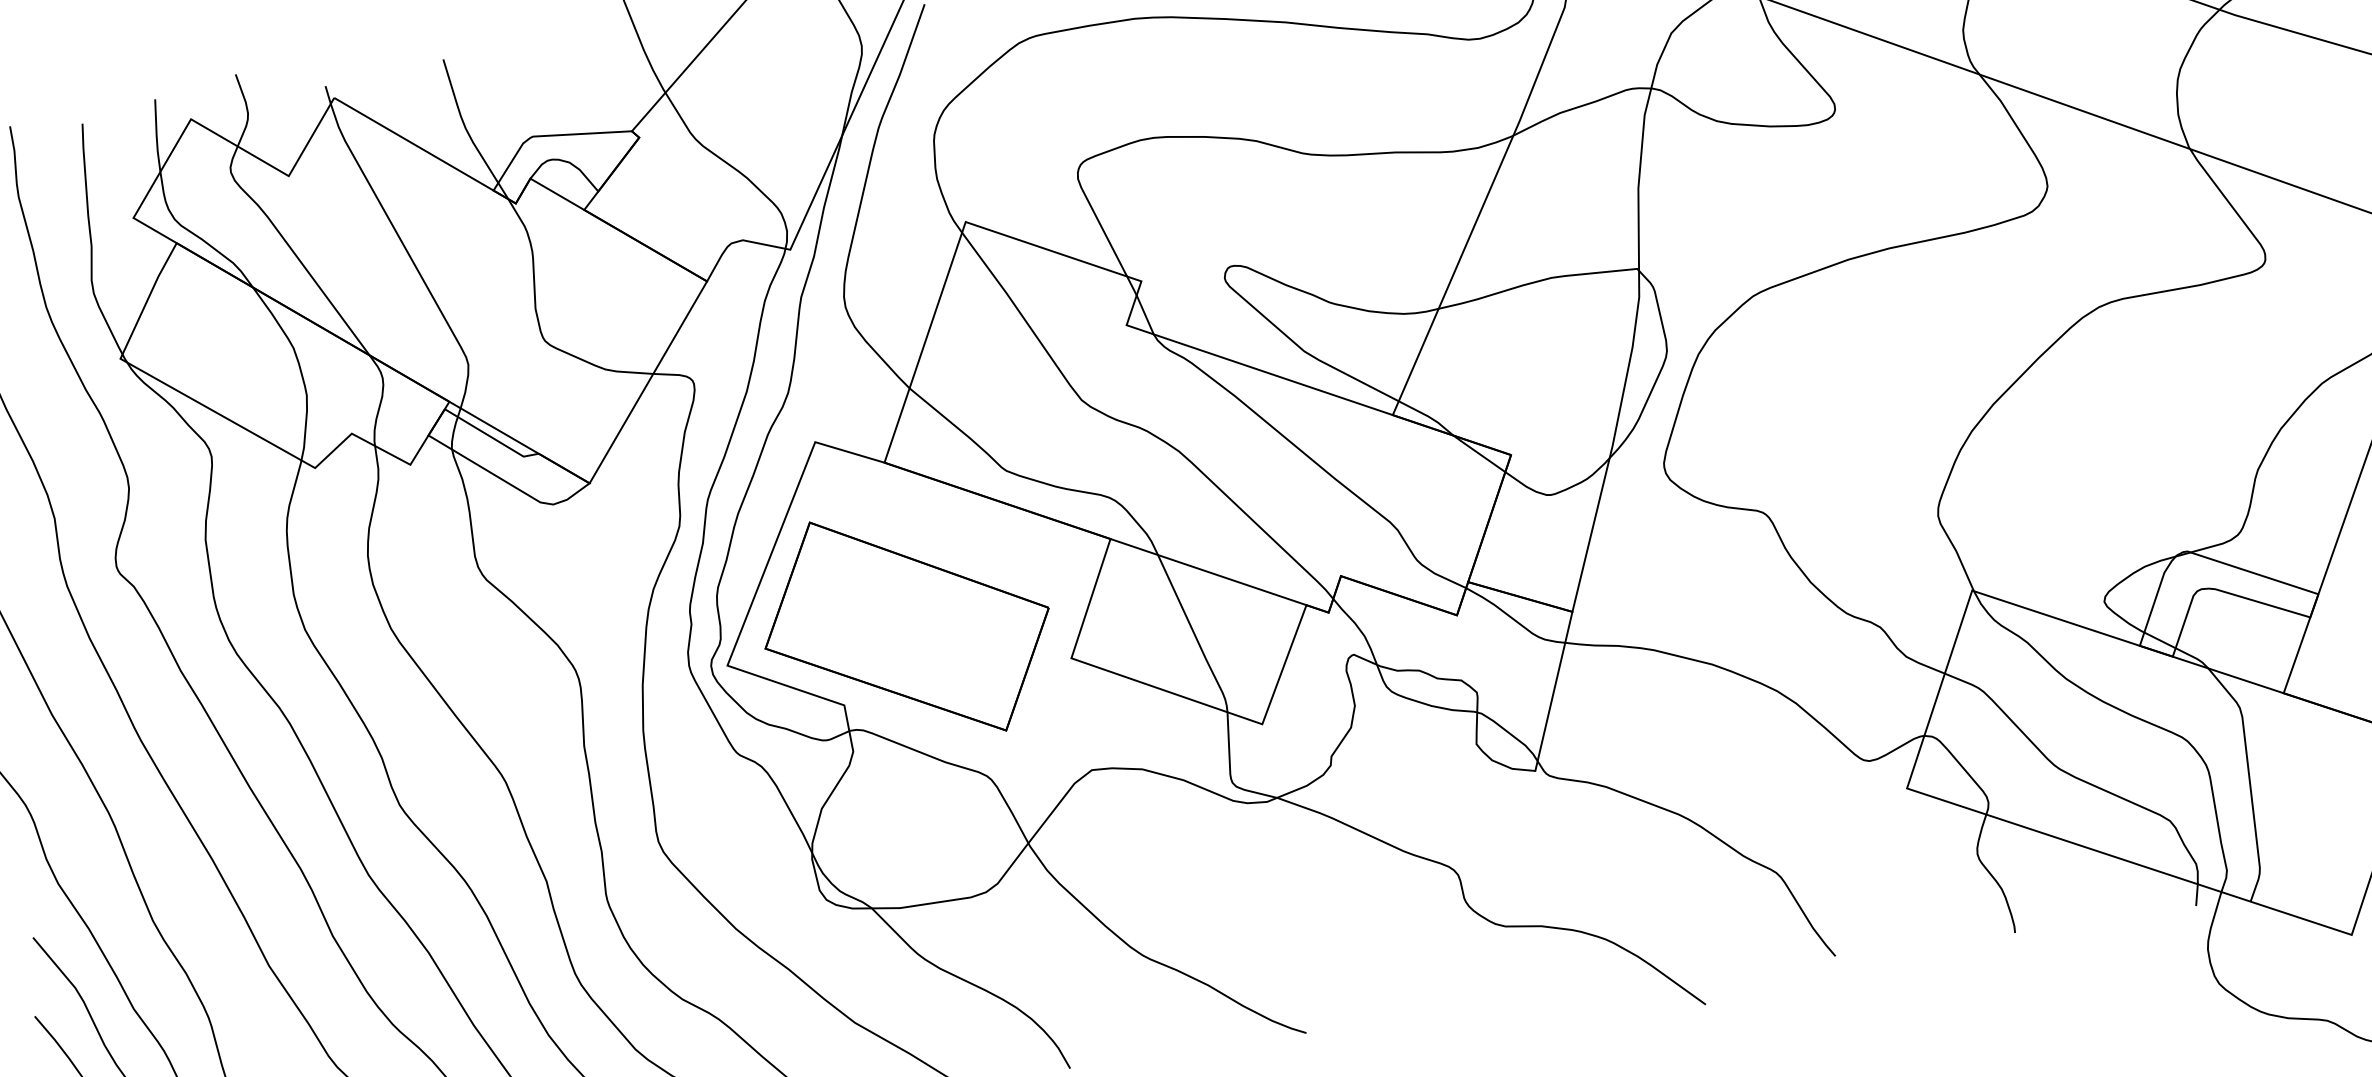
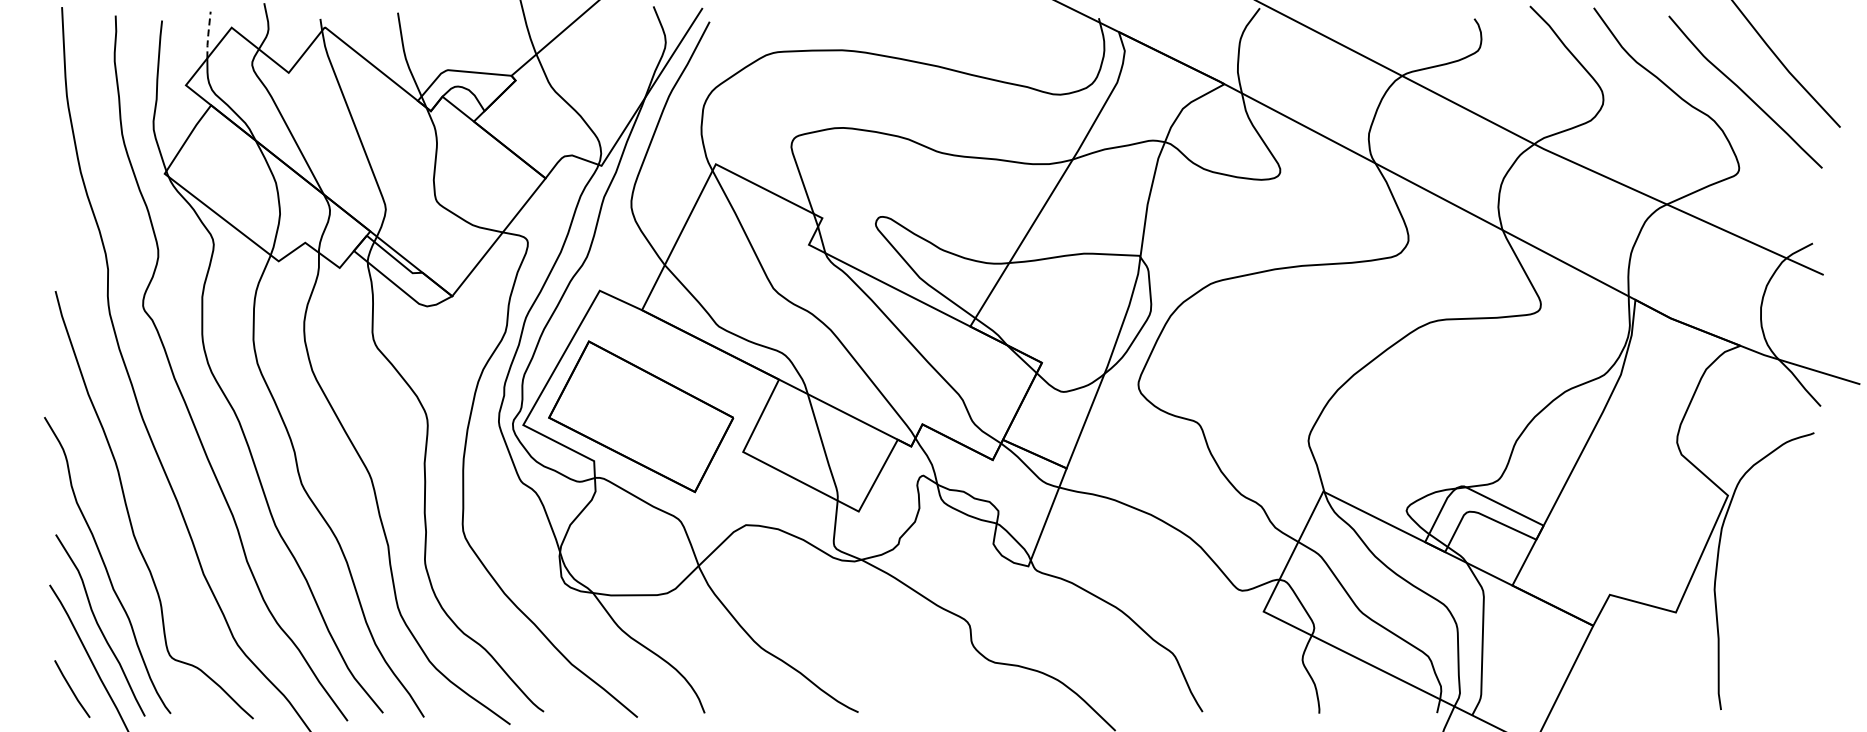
line: (156, 134) -> (208, 34), solid -> dashed

